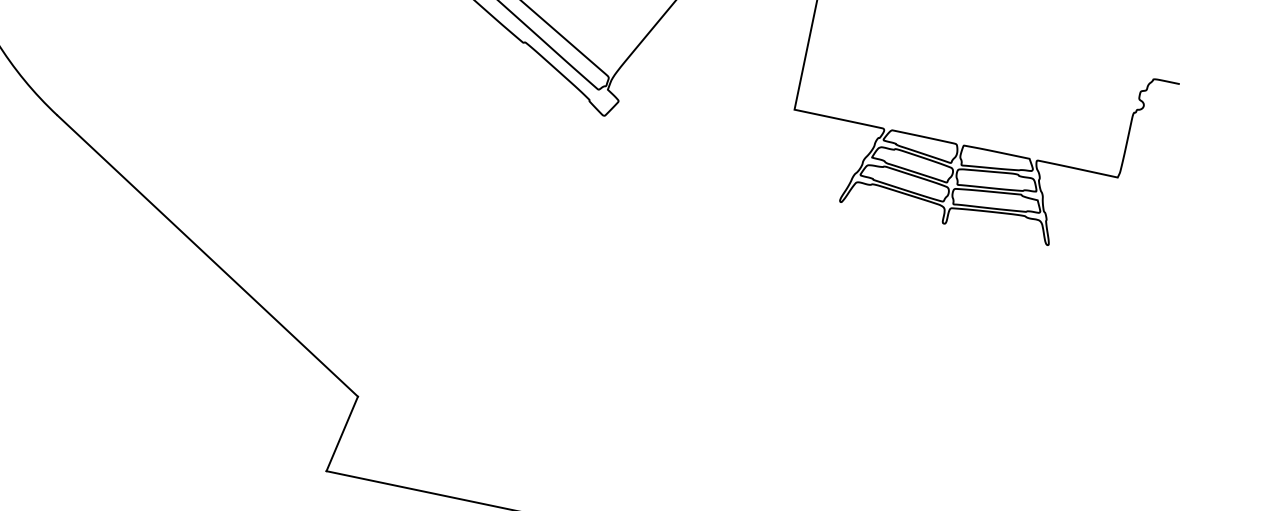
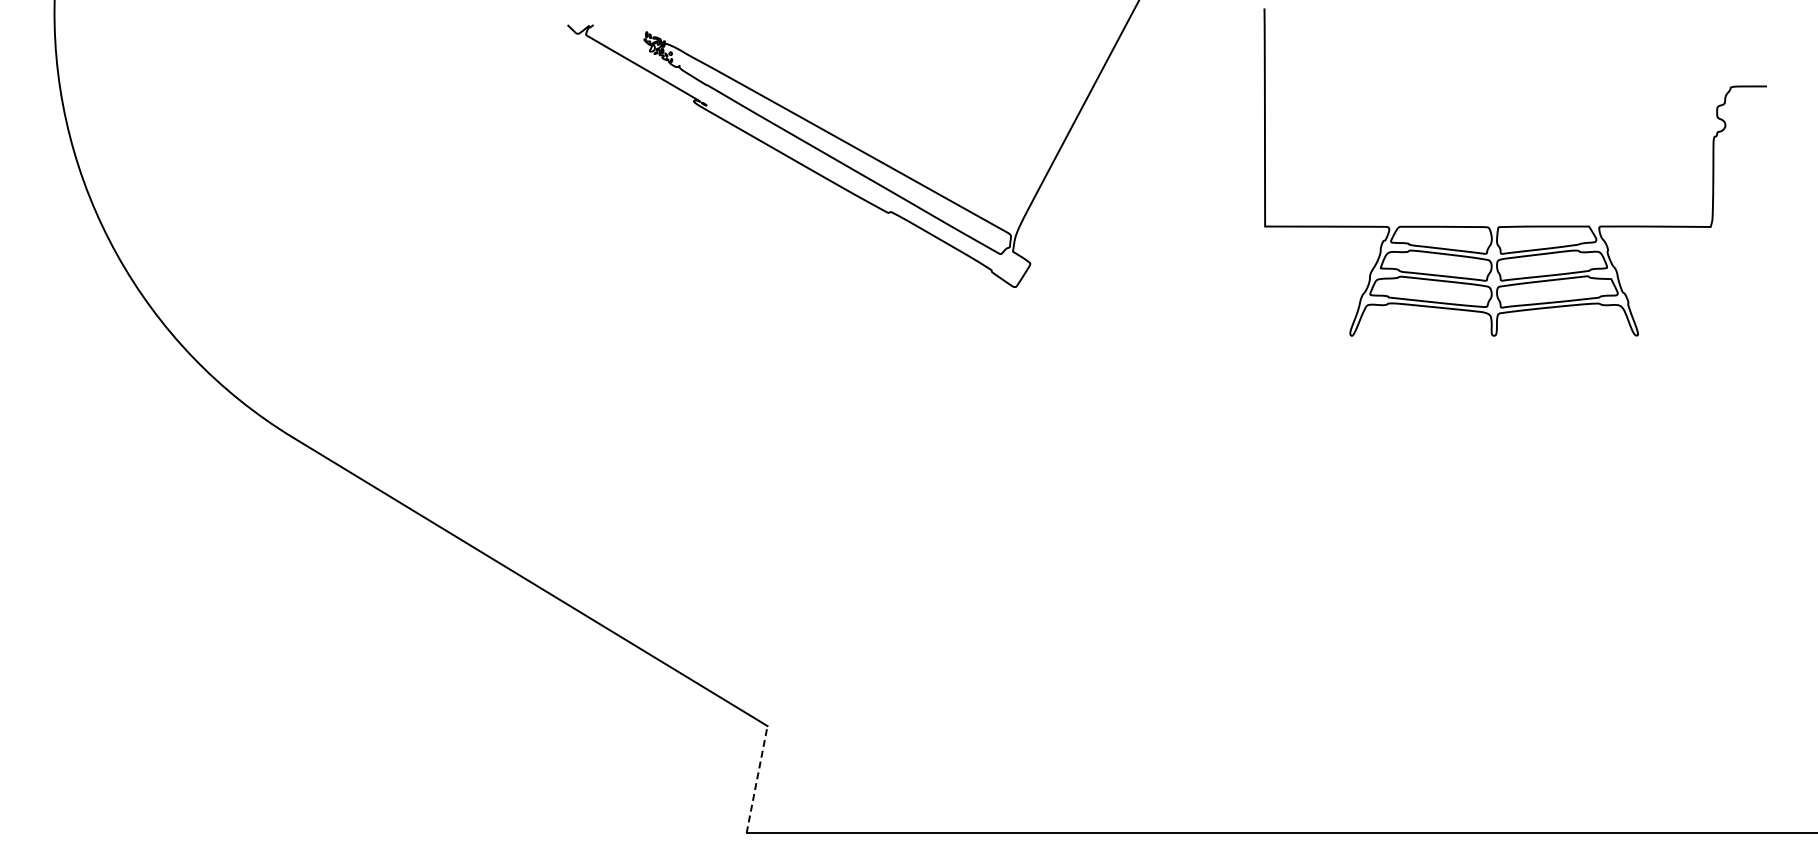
line: (342, 433) -> (757, 779), solid -> dashed

